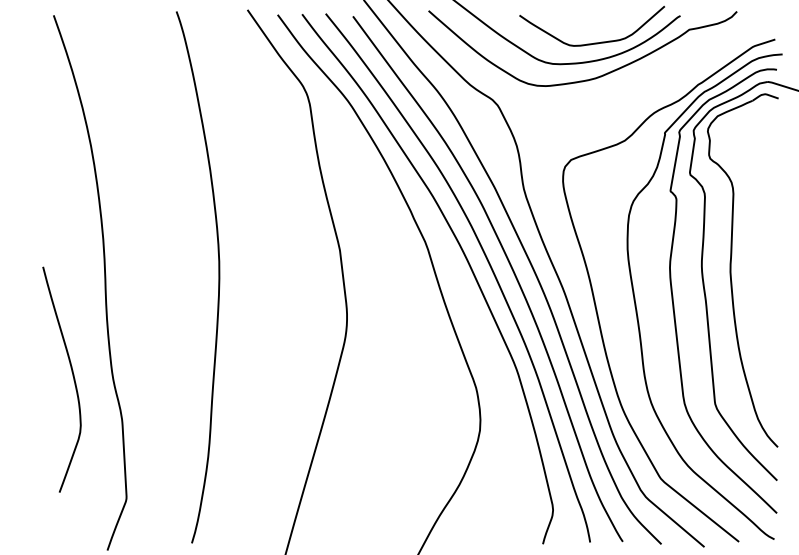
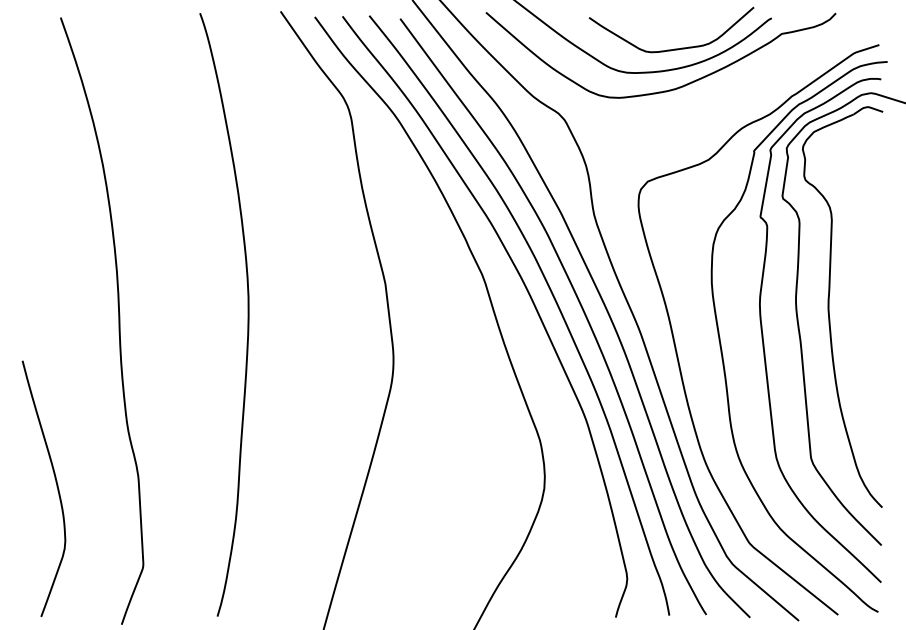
curve: (72, 376) -> (55, 485), moved

